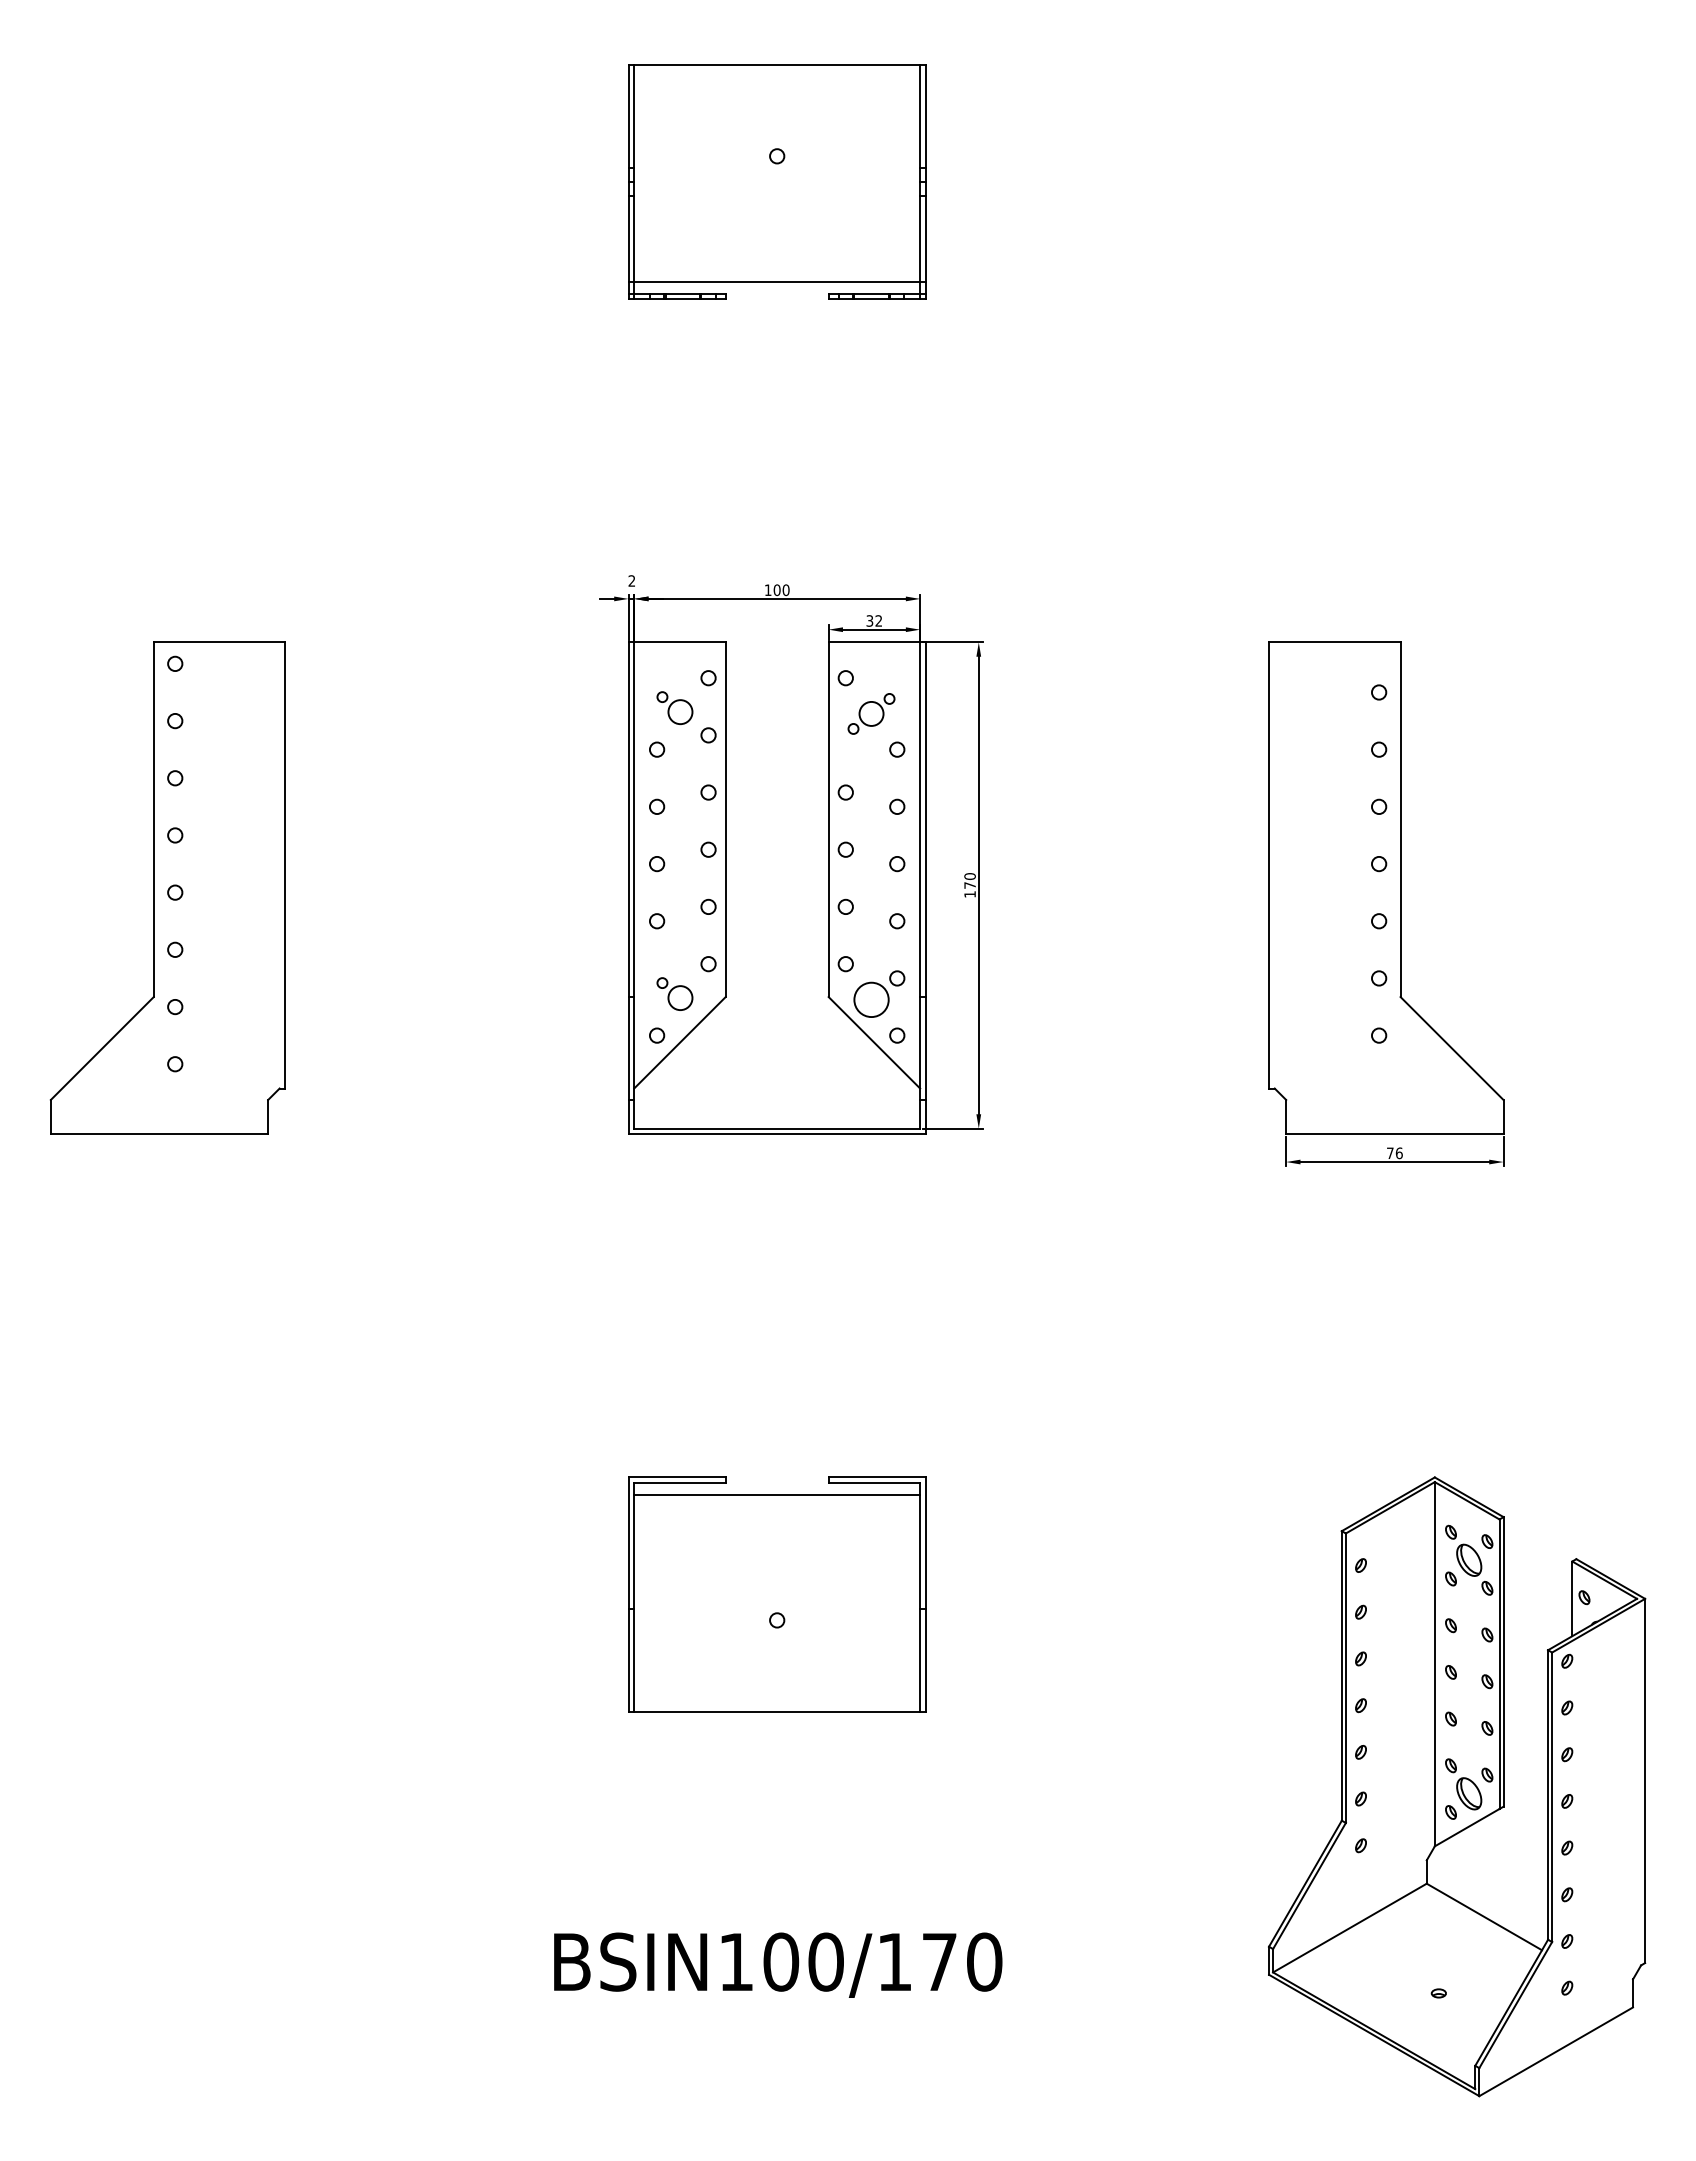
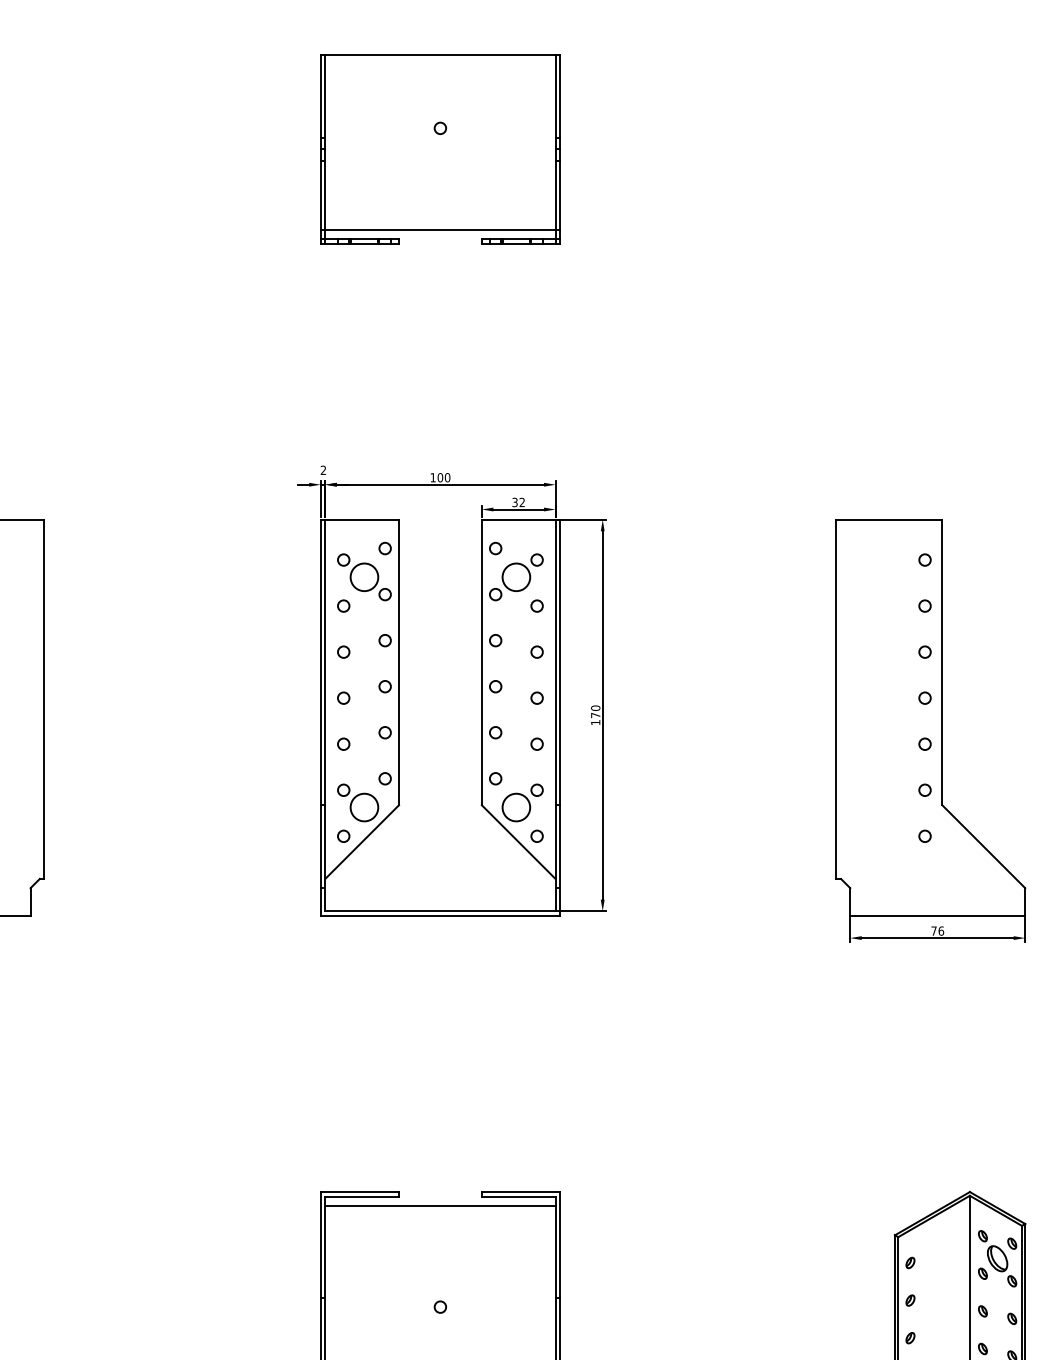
part: (674, 707) -> (357, 572), size x1.43
part: (871, 713) -> (516, 576), size x1.43
part: (674, 993) -> (357, 802), size x1.43

